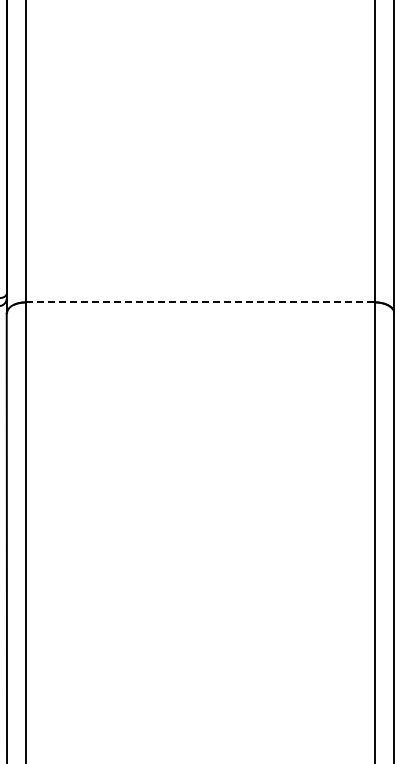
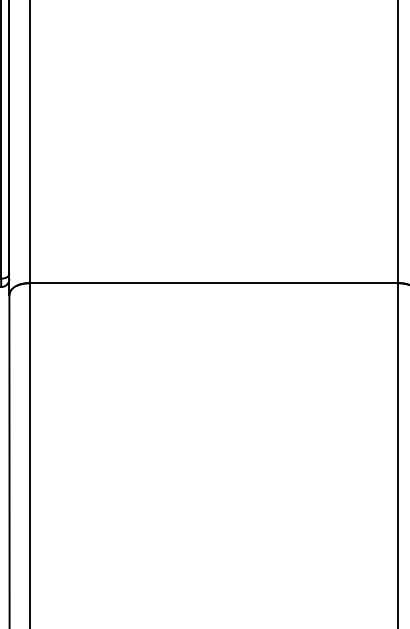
line: (201, 302) -> (215, 283), dashed -> solid

